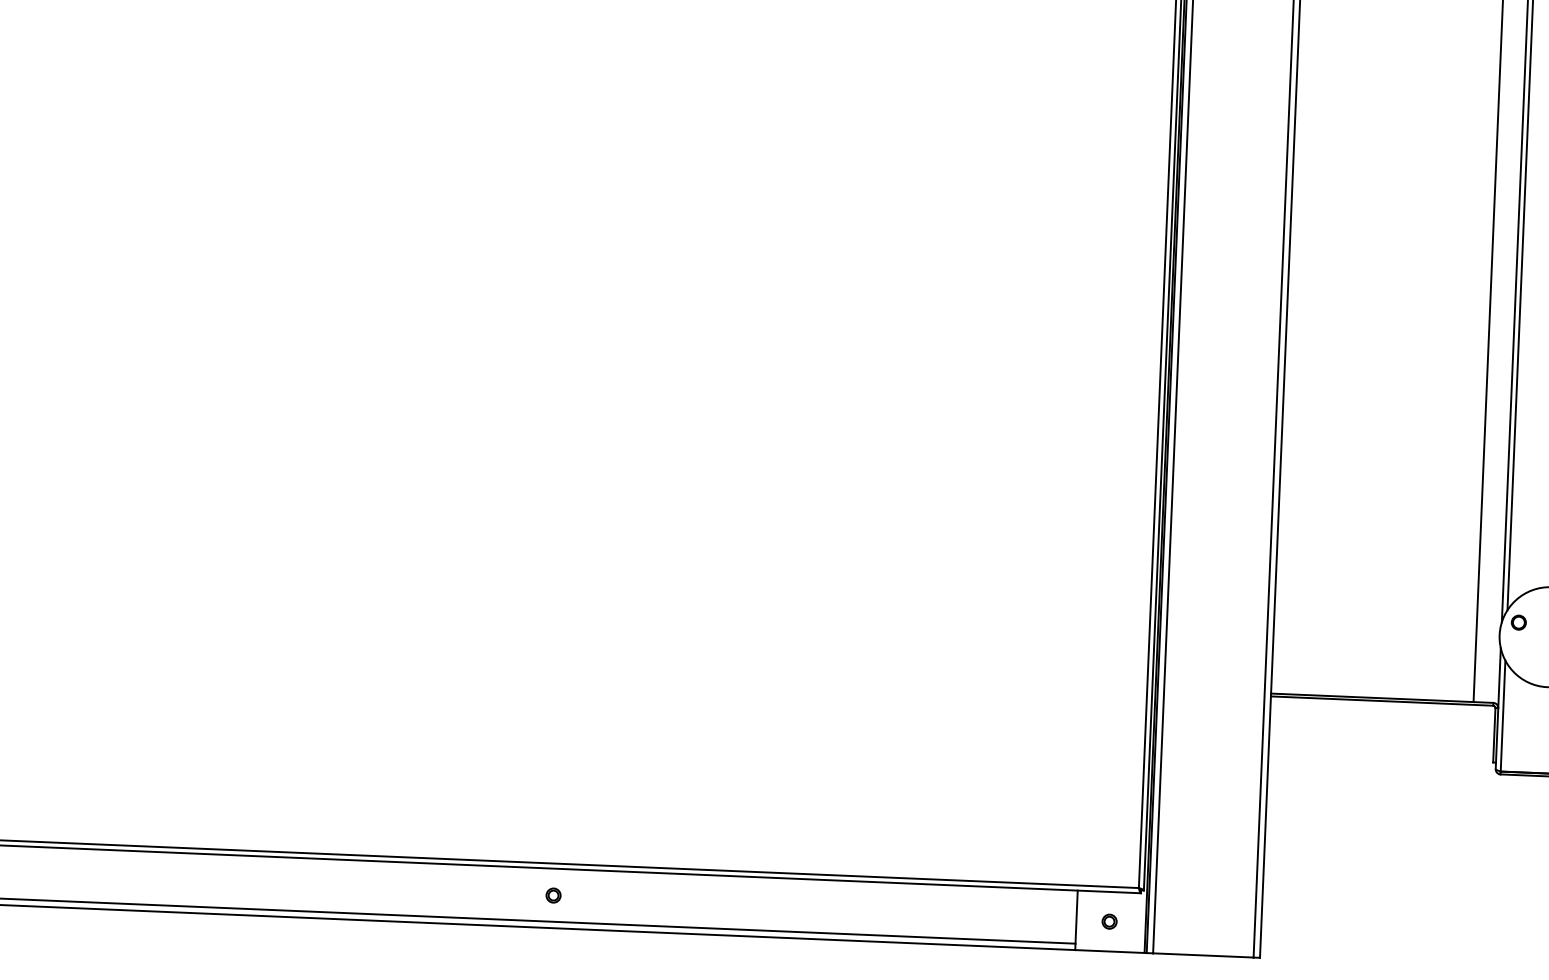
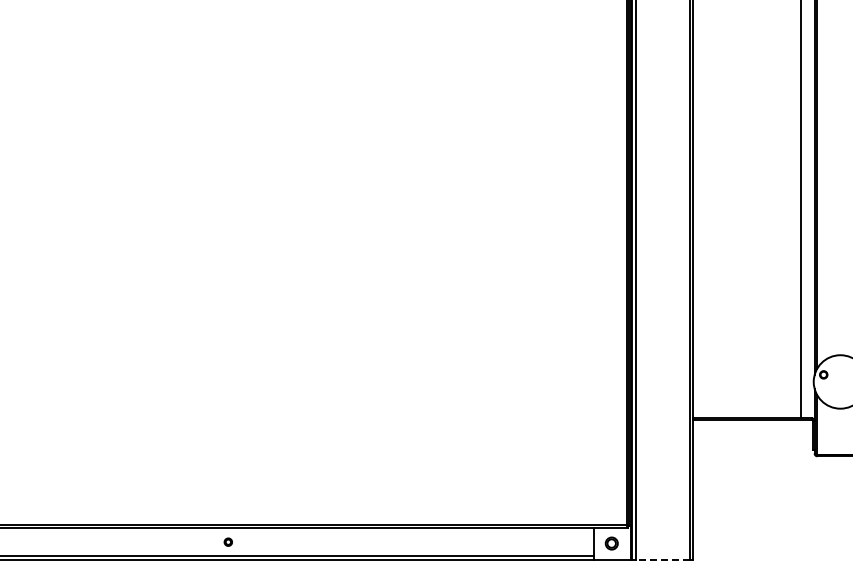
part: (552, 894) -> (227, 541), moved
part: (1108, 921) -> (611, 543), size x1.6
line: (1203, 955) -> (662, 559), solid -> dashed

